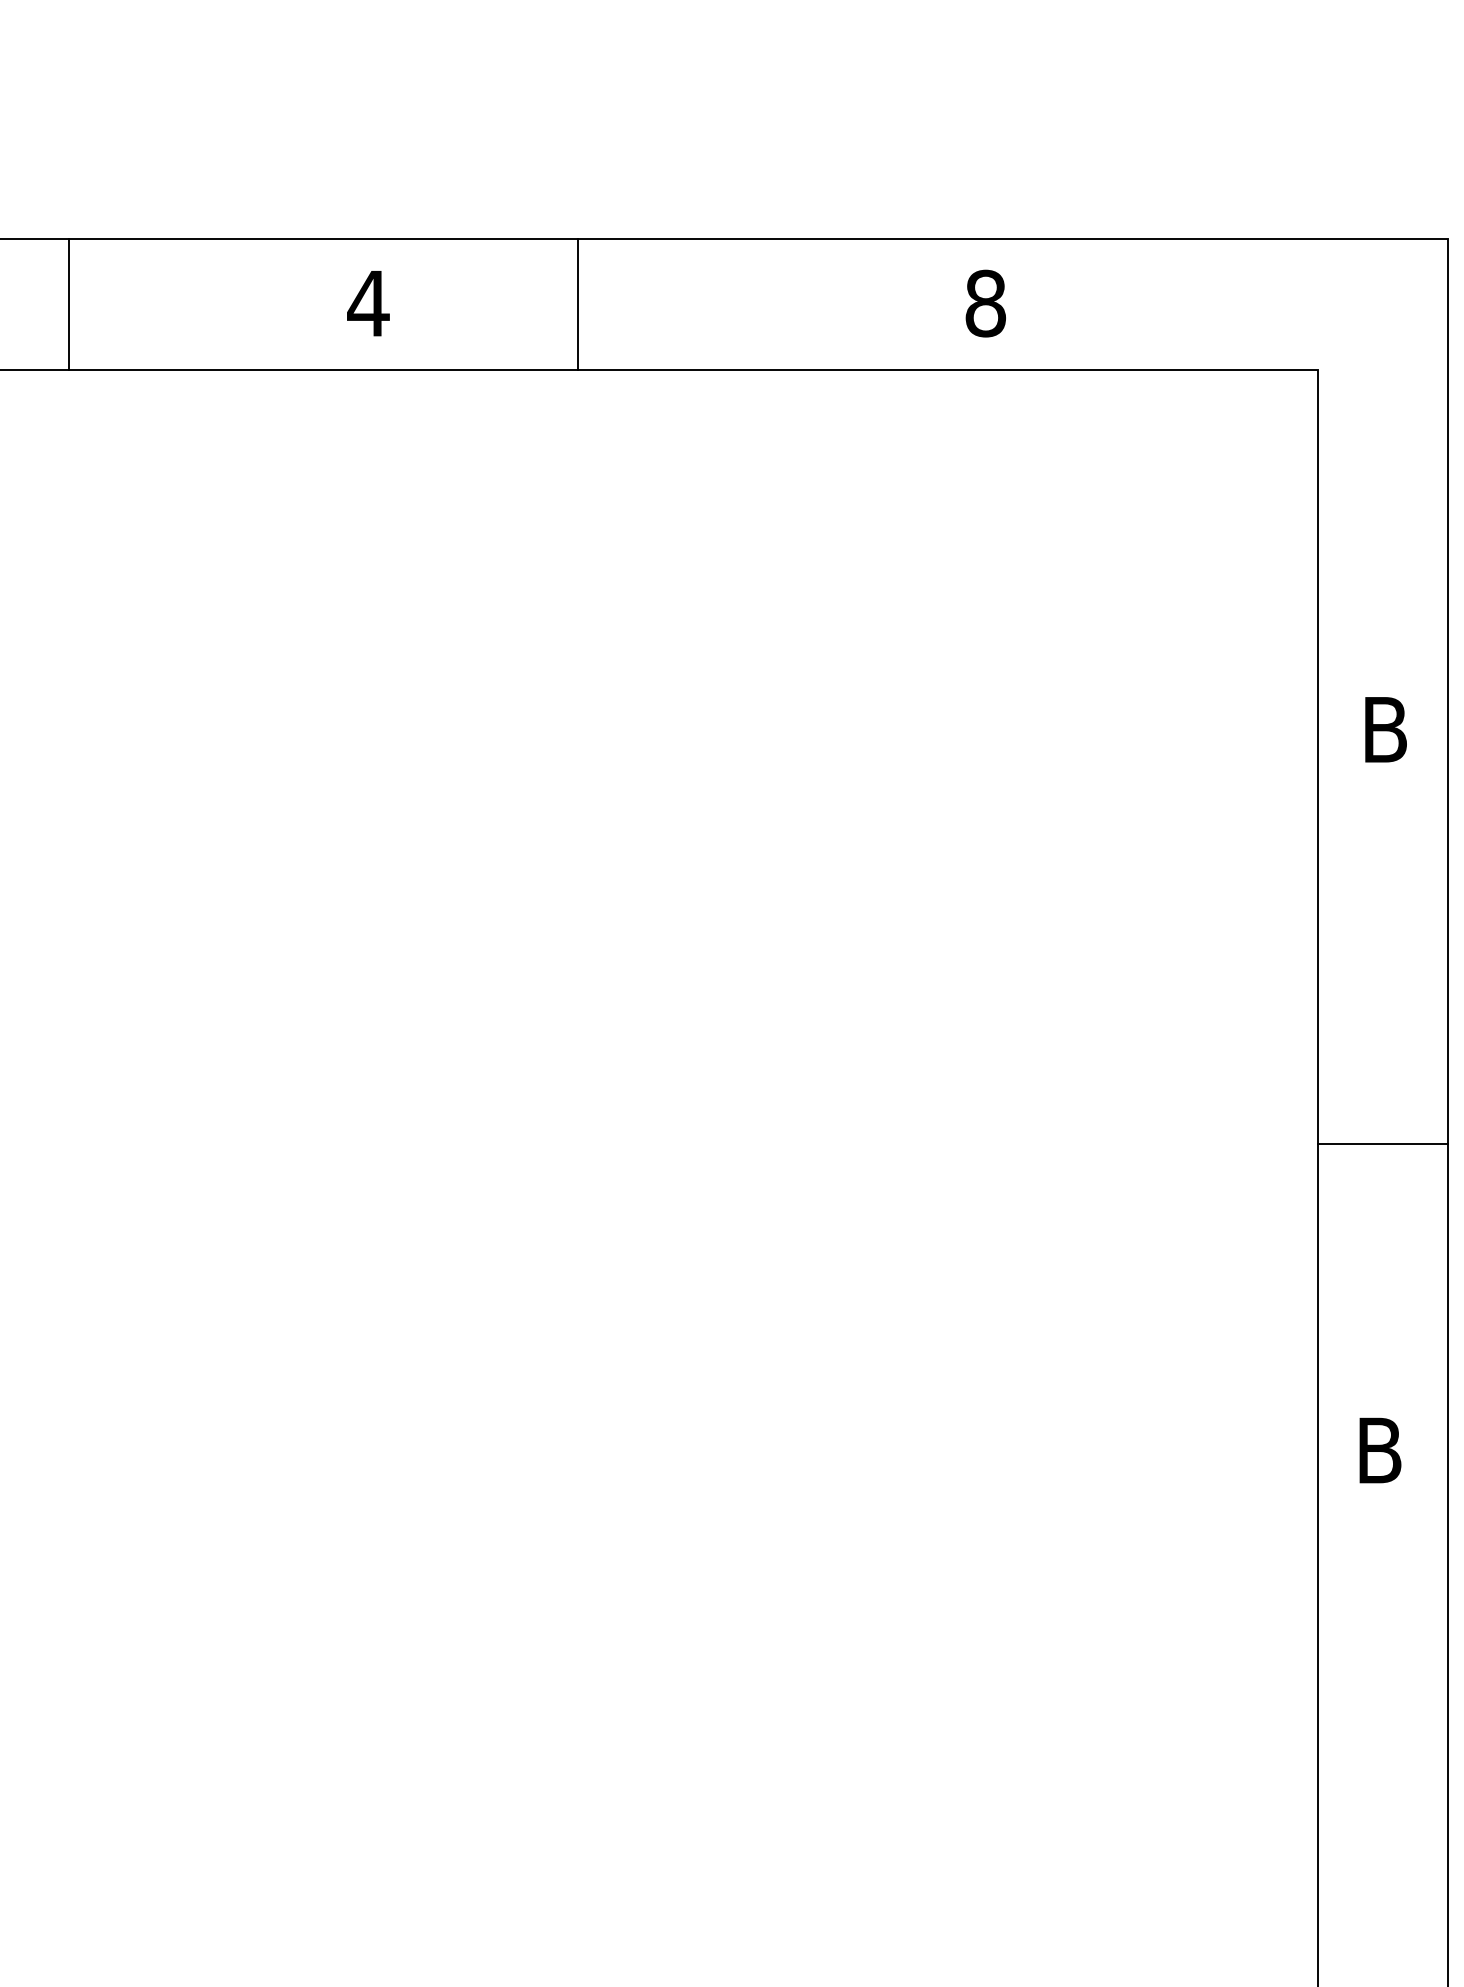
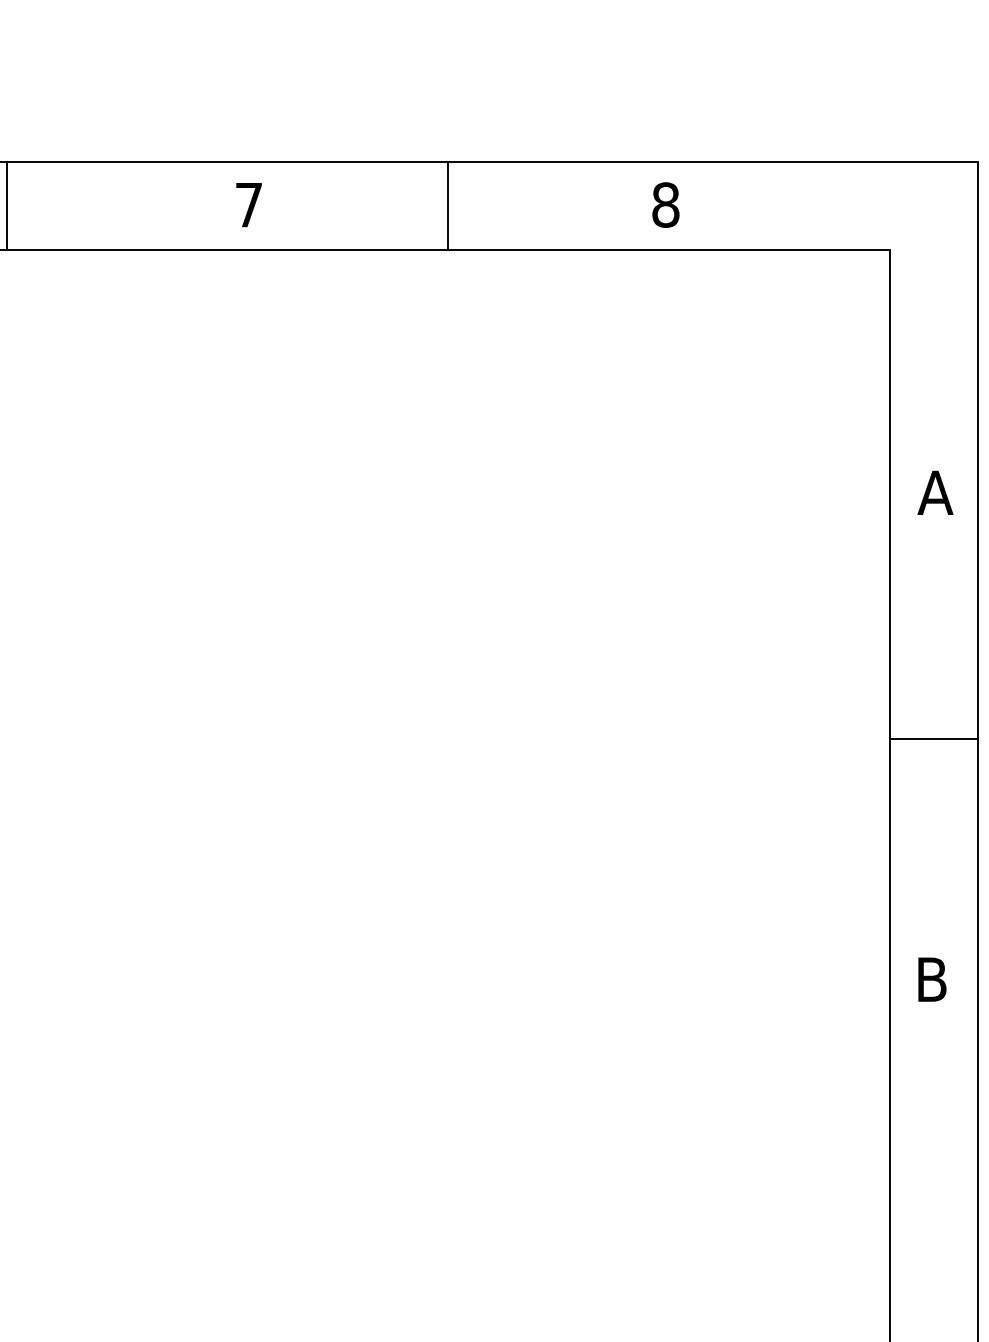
line: (68, 304) -> (6, 205), moved
text: (367, 304) -> (248, 205), 4 -> 7
line: (578, 304) -> (448, 205), moved
text: (1384, 729) -> (935, 492), B -> A
line: (1382, 1143) -> (933, 739), moved

